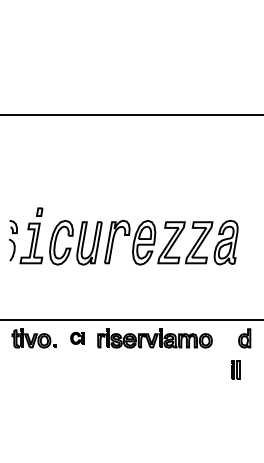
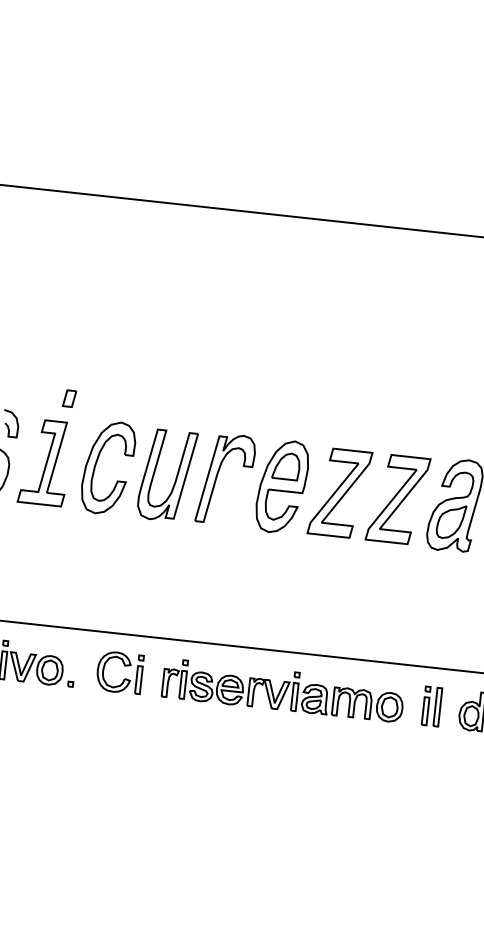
part: (77, 338) -> (120, 673), size x1.67
part: (235, 369) -> (431, 704), moved

